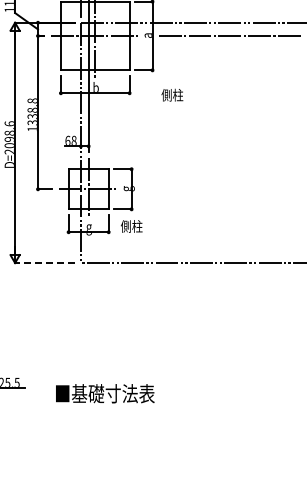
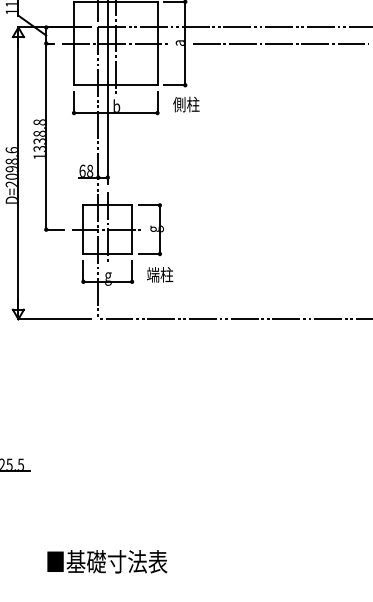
text: (172, 94) -> (186, 103), moved
text: (125, 226) -> (152, 274), 側柱 -> 端柱
line: (44, 263) -> (54, 319), dashed -> solid
text: (105, 393) -> (107, 561), moved

